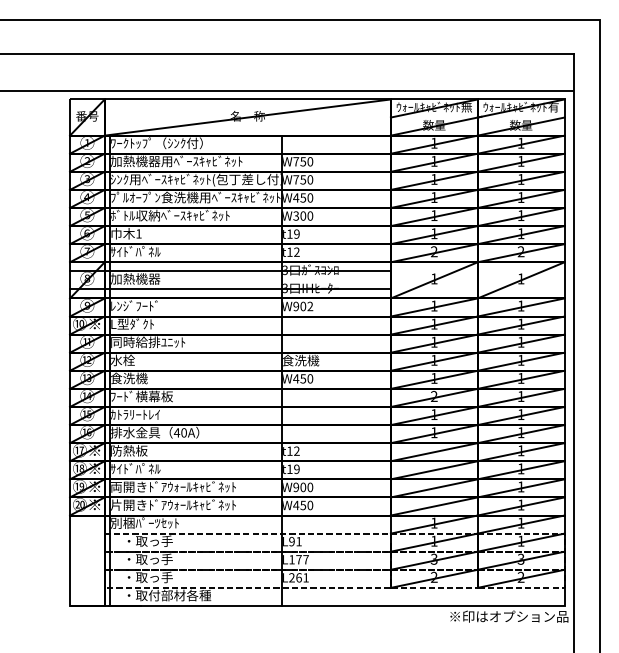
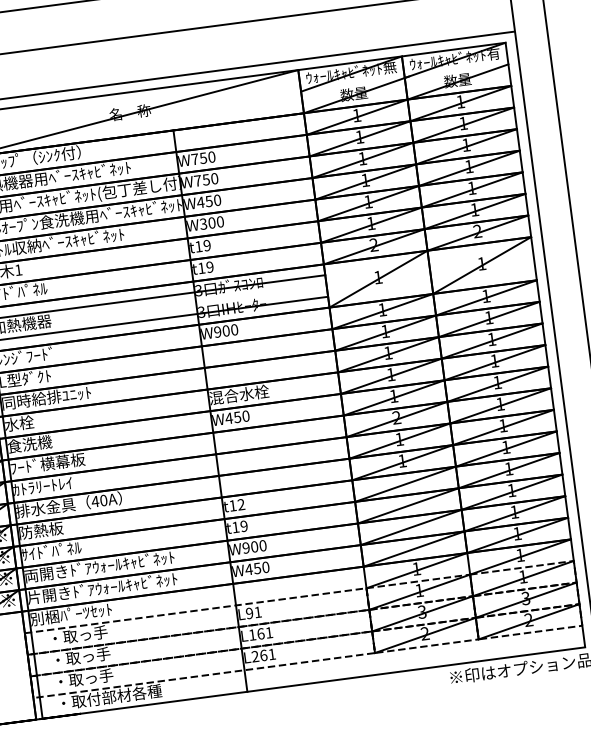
text: (296, 252) -> (209, 267), t12 -> t19
text: (310, 306) -> (234, 329), W902 -> W900
text: (307, 360) -> (239, 394), 食洗機 -> 混合水栓
text: (302, 559) -> (265, 633), L177 -> L161

